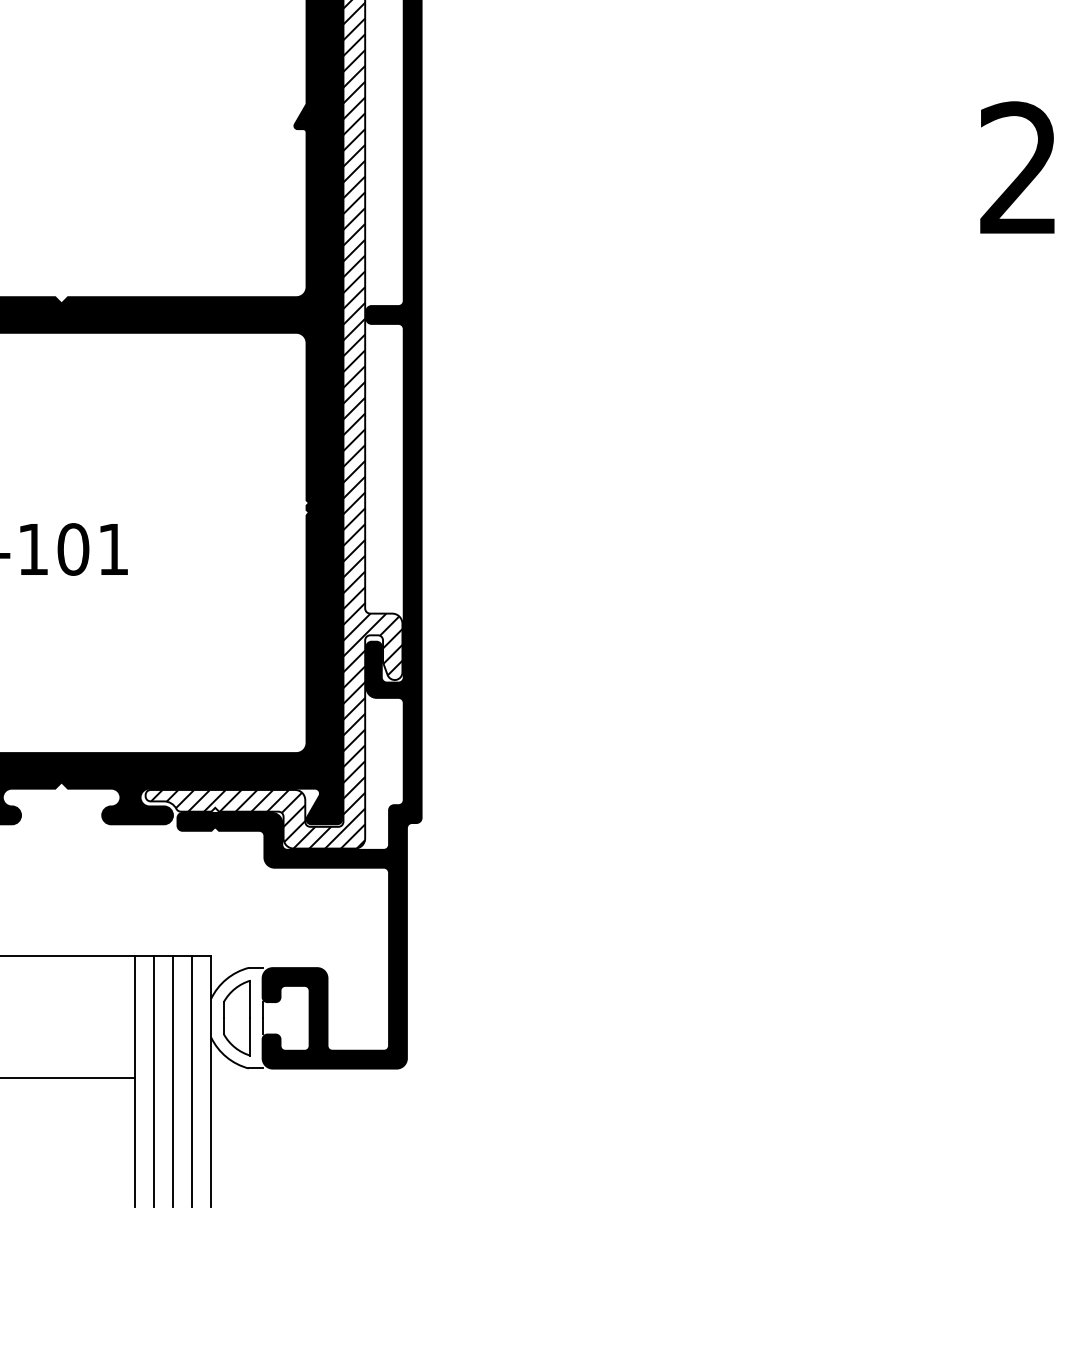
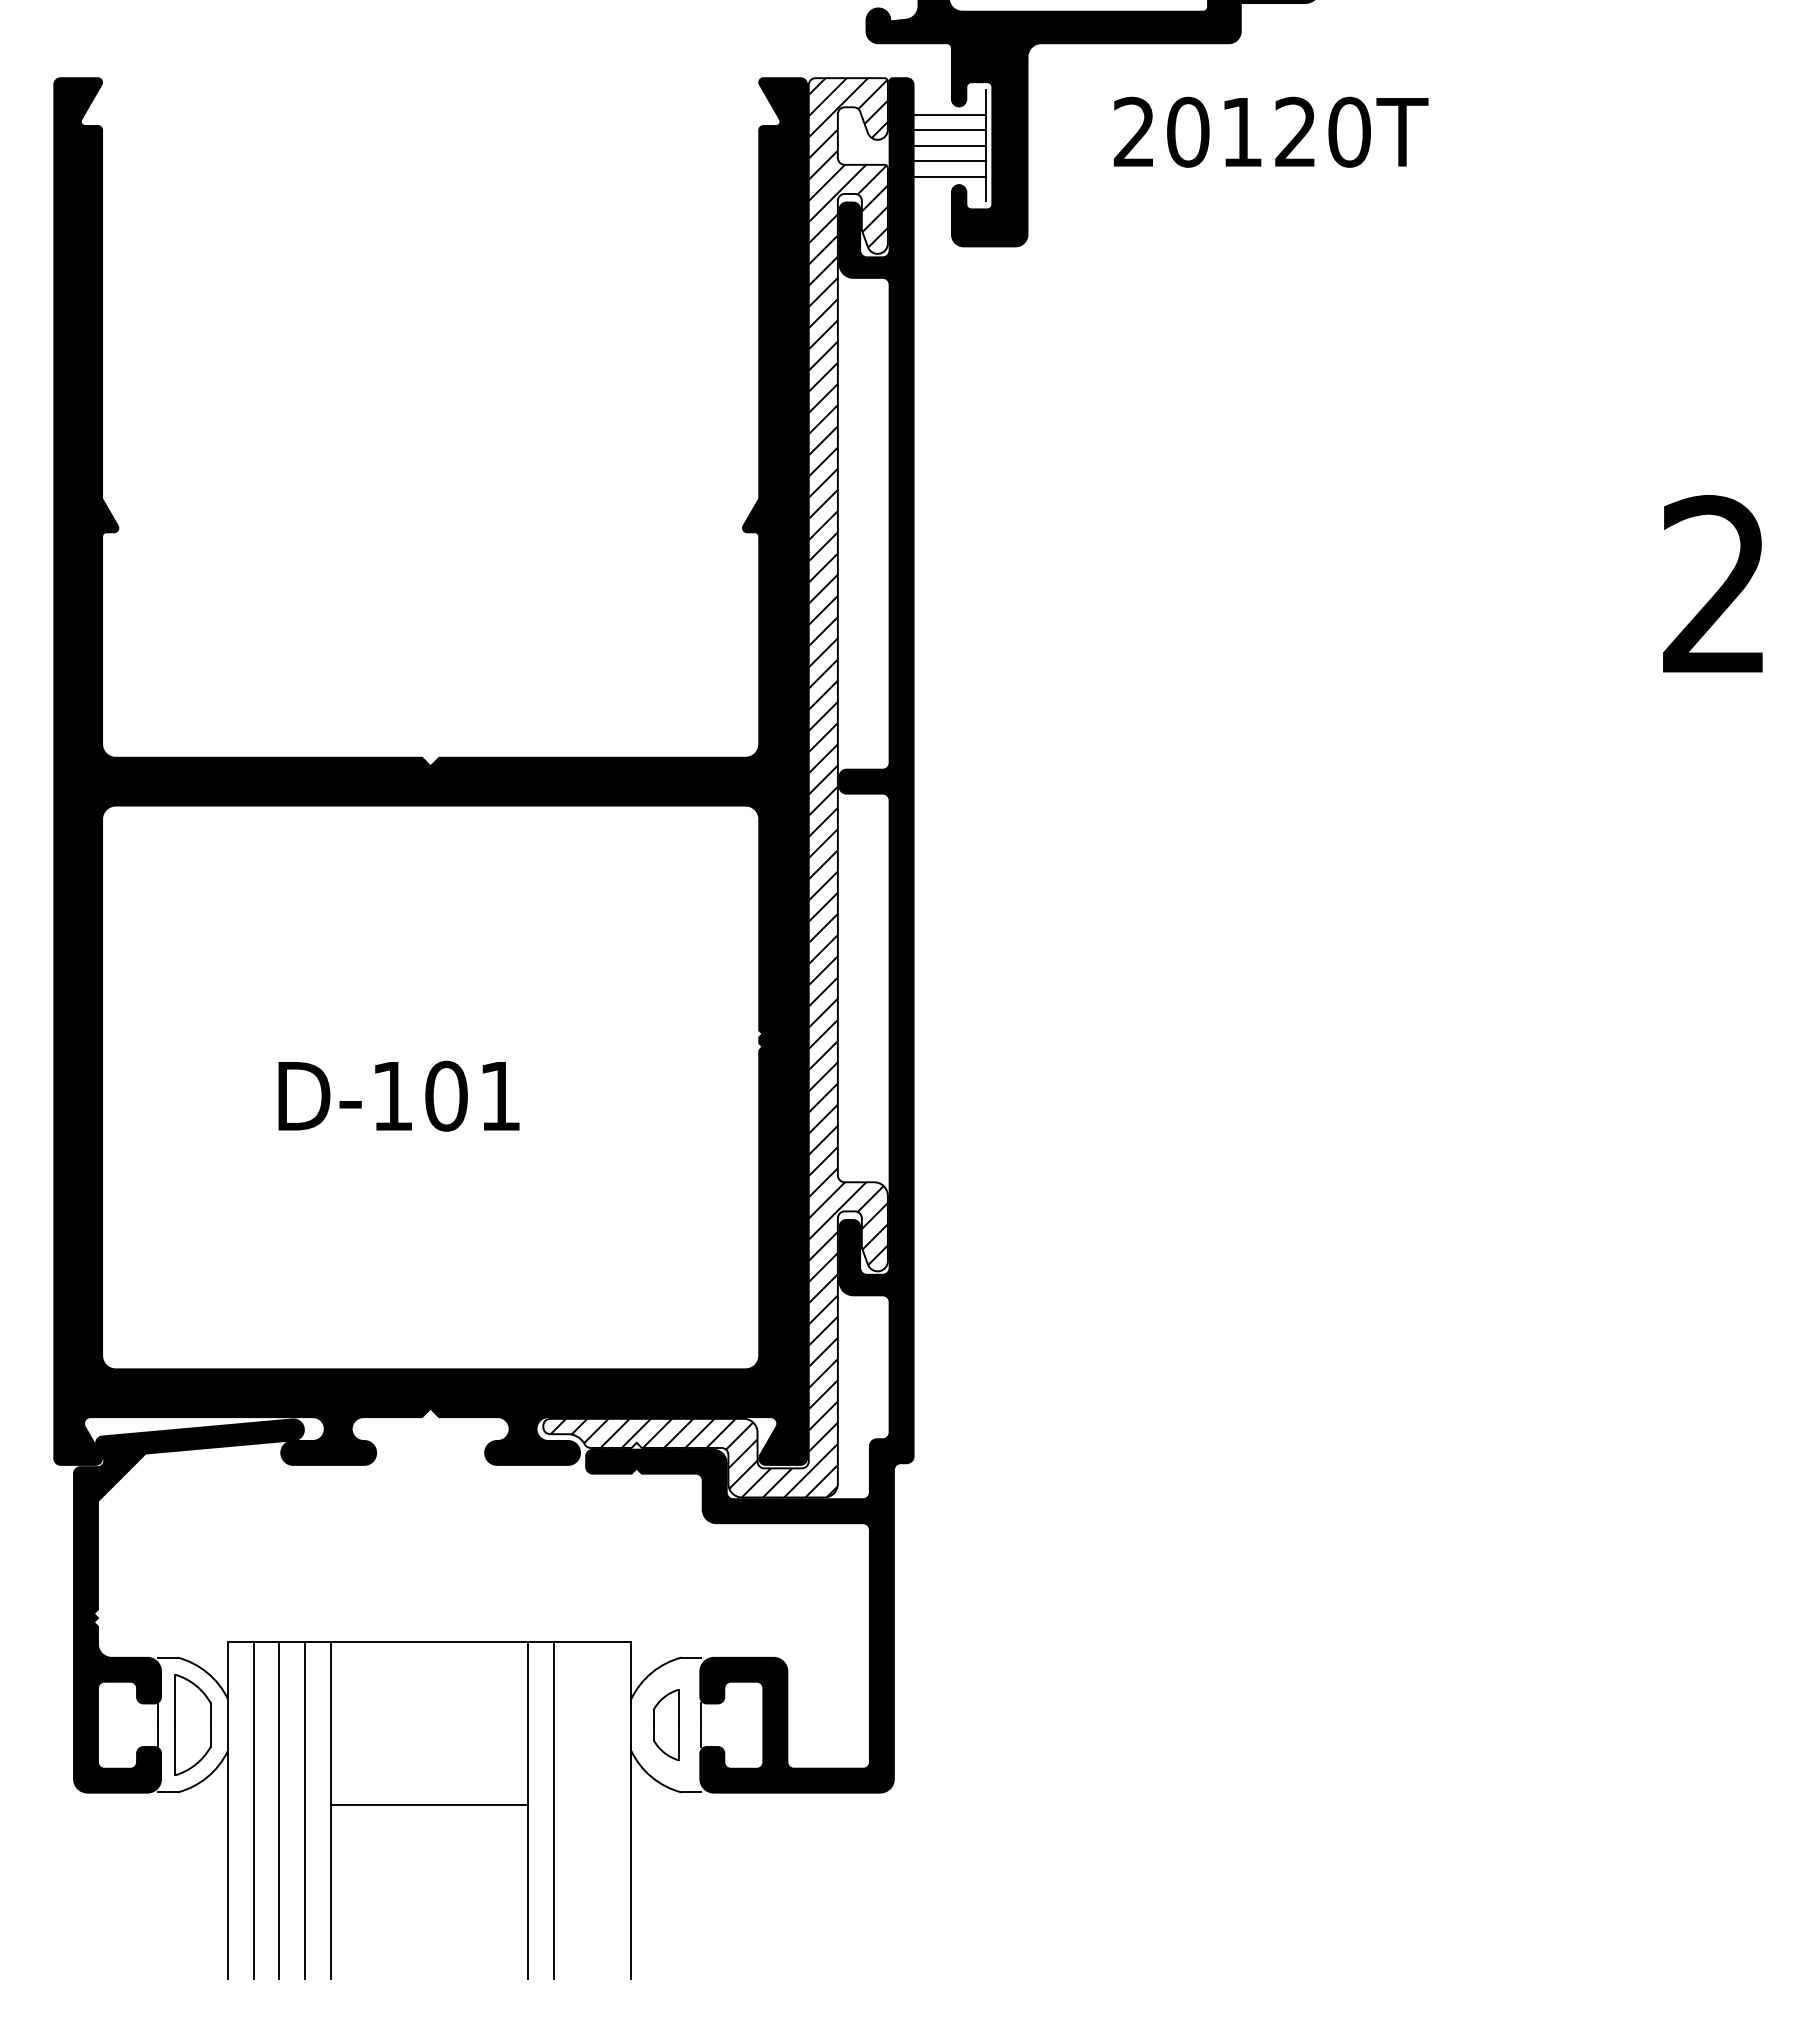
part: (236, 1017) -> (665, 1724), size x0.7
line: (172, 1081) -> (579, 1810), removed
line: (191, 1081) -> (605, 1810), removed

